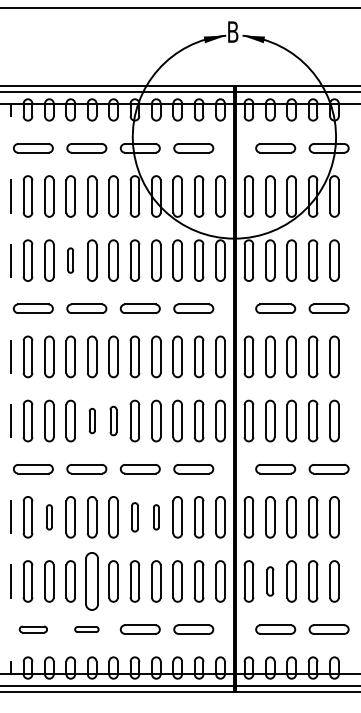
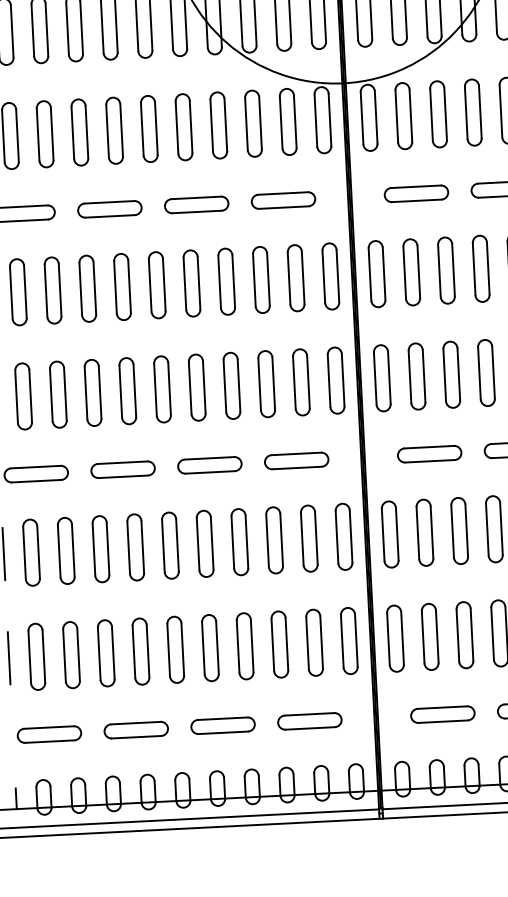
part: (70, 260) -> (79, 132), size x1.67
part: (92, 420) -> (128, 390), size x1.67
part: (113, 420) -> (162, 388), size x1.43
part: (49, 517) -> (66, 551), size x1.67
part: (134, 517) -> (204, 544), size x1.43
part: (156, 517) -> (240, 542), size x1.67
part: (92, 581) -> (141, 651), size x0.71
part: (270, 581) -> (430, 636), size x1.43
part: (33, 629) -> (49, 734), size x1.43
part: (86, 629) -> (135, 730), size x1.67

